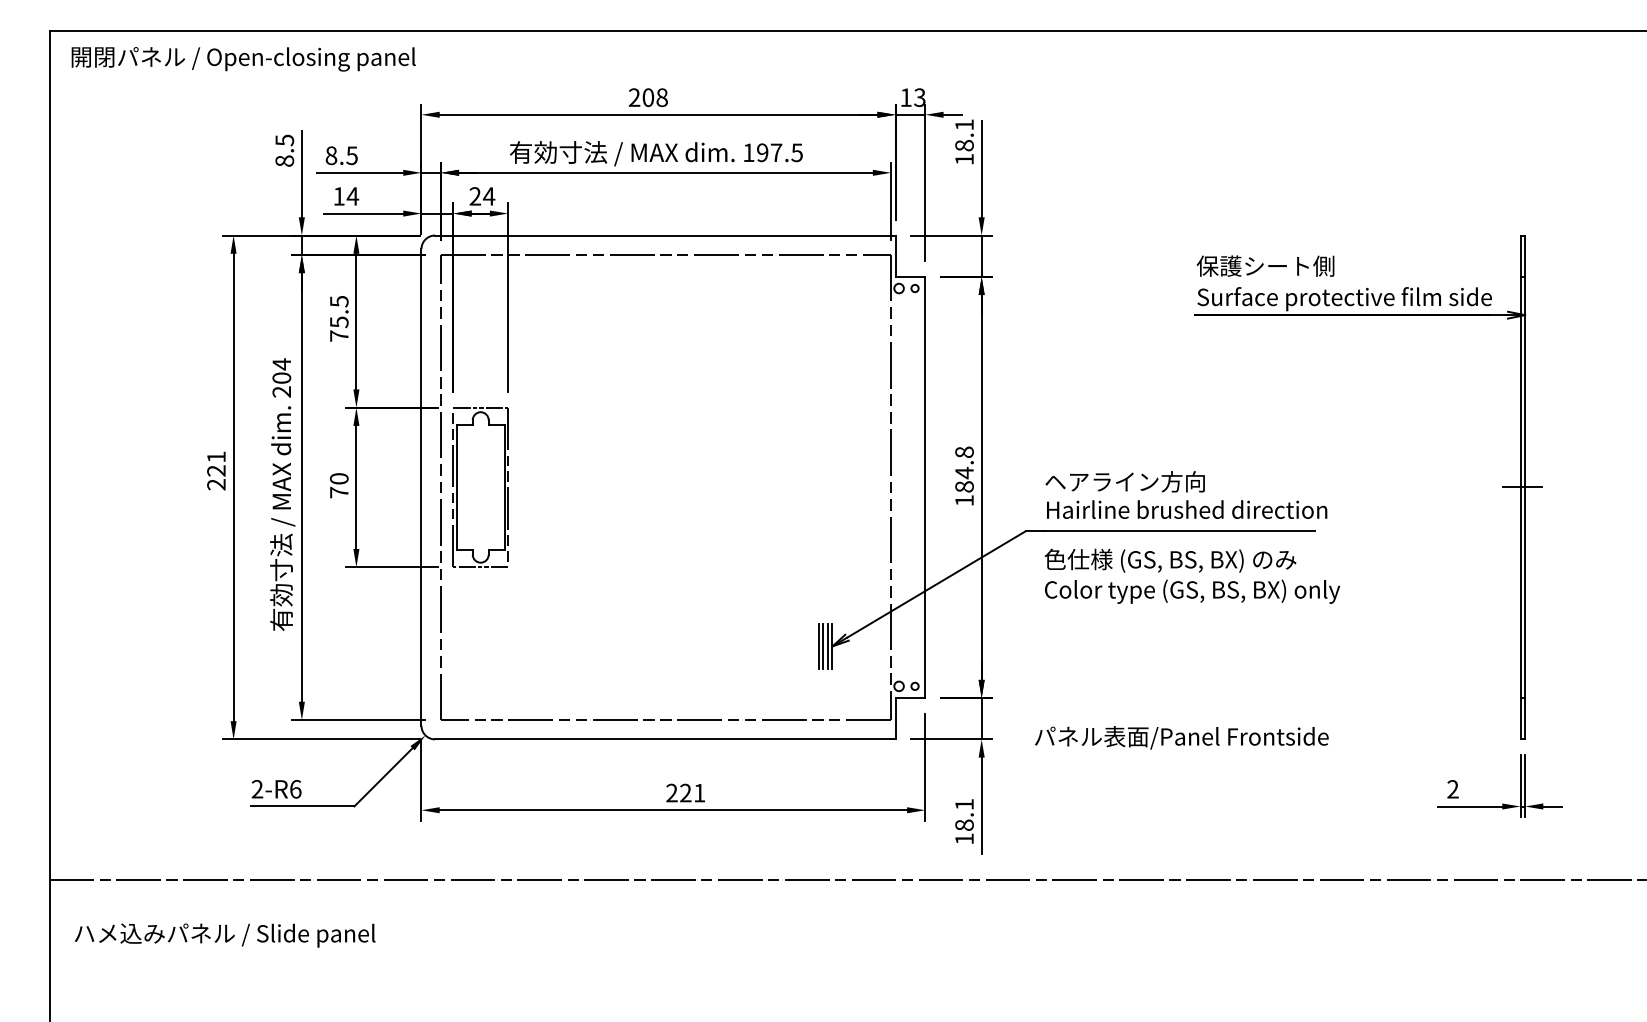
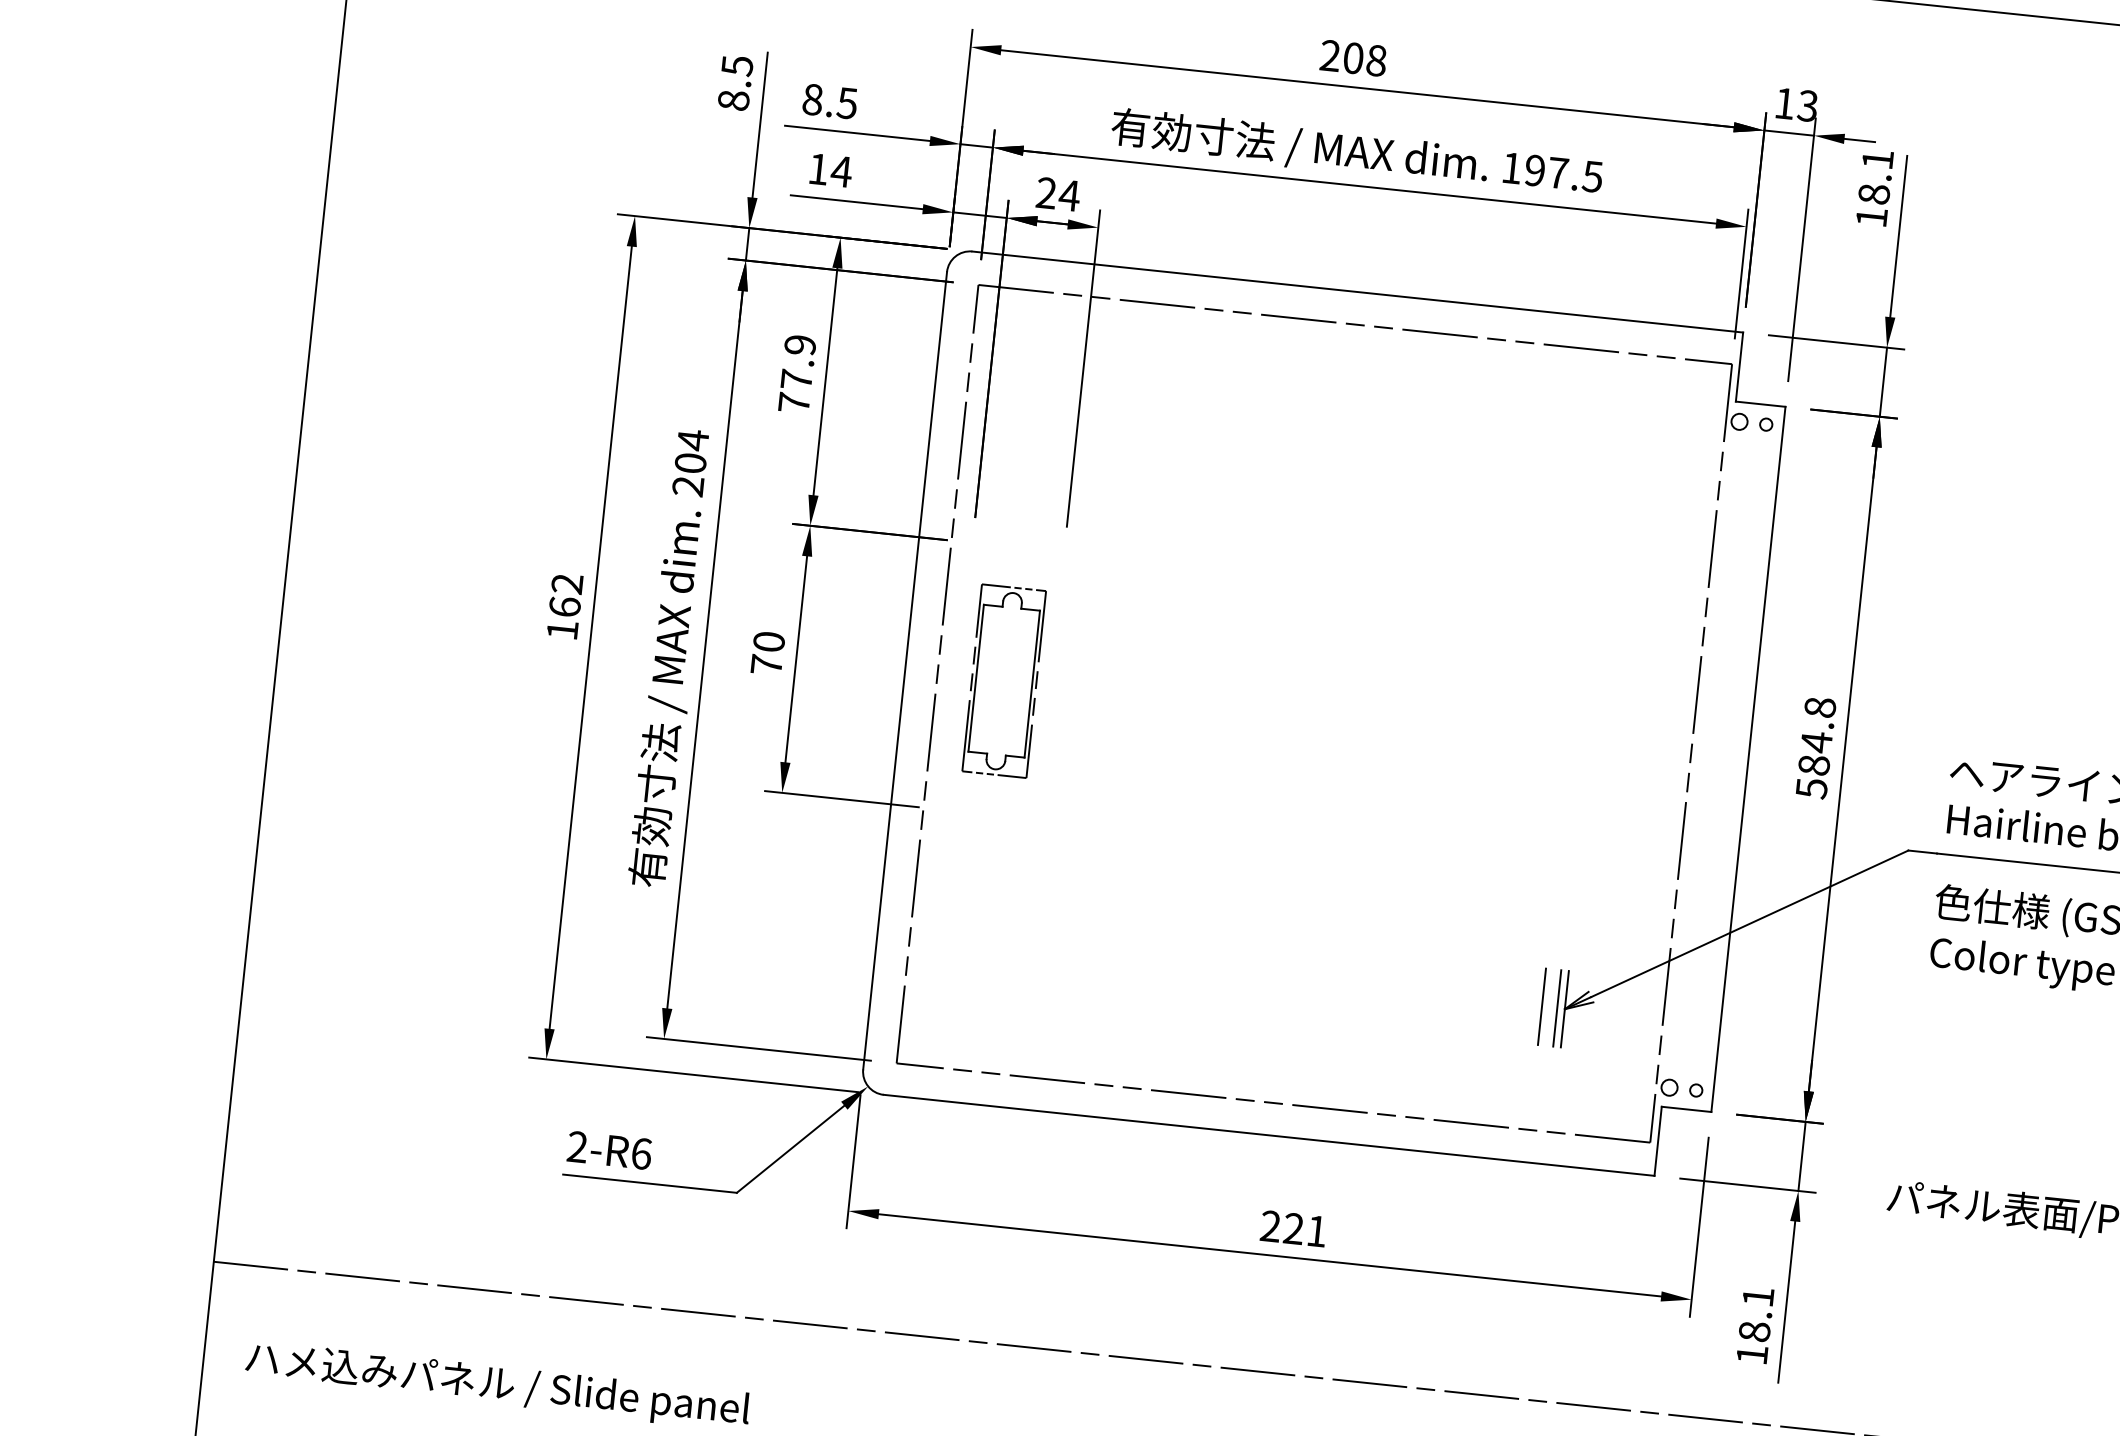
text: (339, 312) -> (798, 363), 75.5 -> 77.9
text: (216, 470) -> (565, 606), 221 -> 162
part: (480, 487) -> (1003, 681), size x0.7
text: (964, 500) -> (1811, 788), 184.8 -> 584.8
line: (823, 646) -> (1550, 1007), removed

